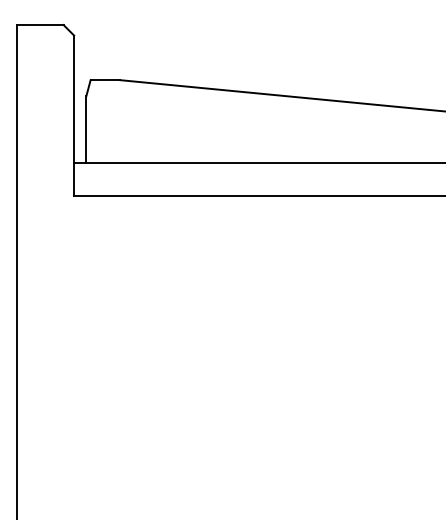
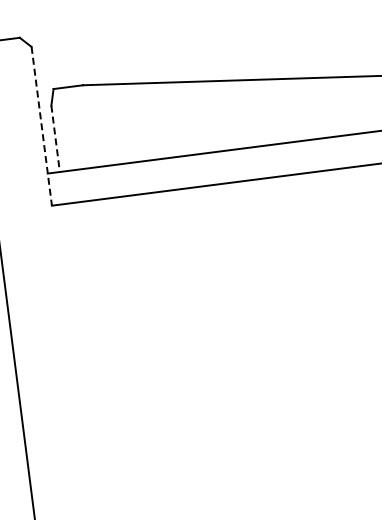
line: (74, 116) -> (42, 127), solid -> dashed
line: (86, 130) -> (55, 139), solid -> dashed

